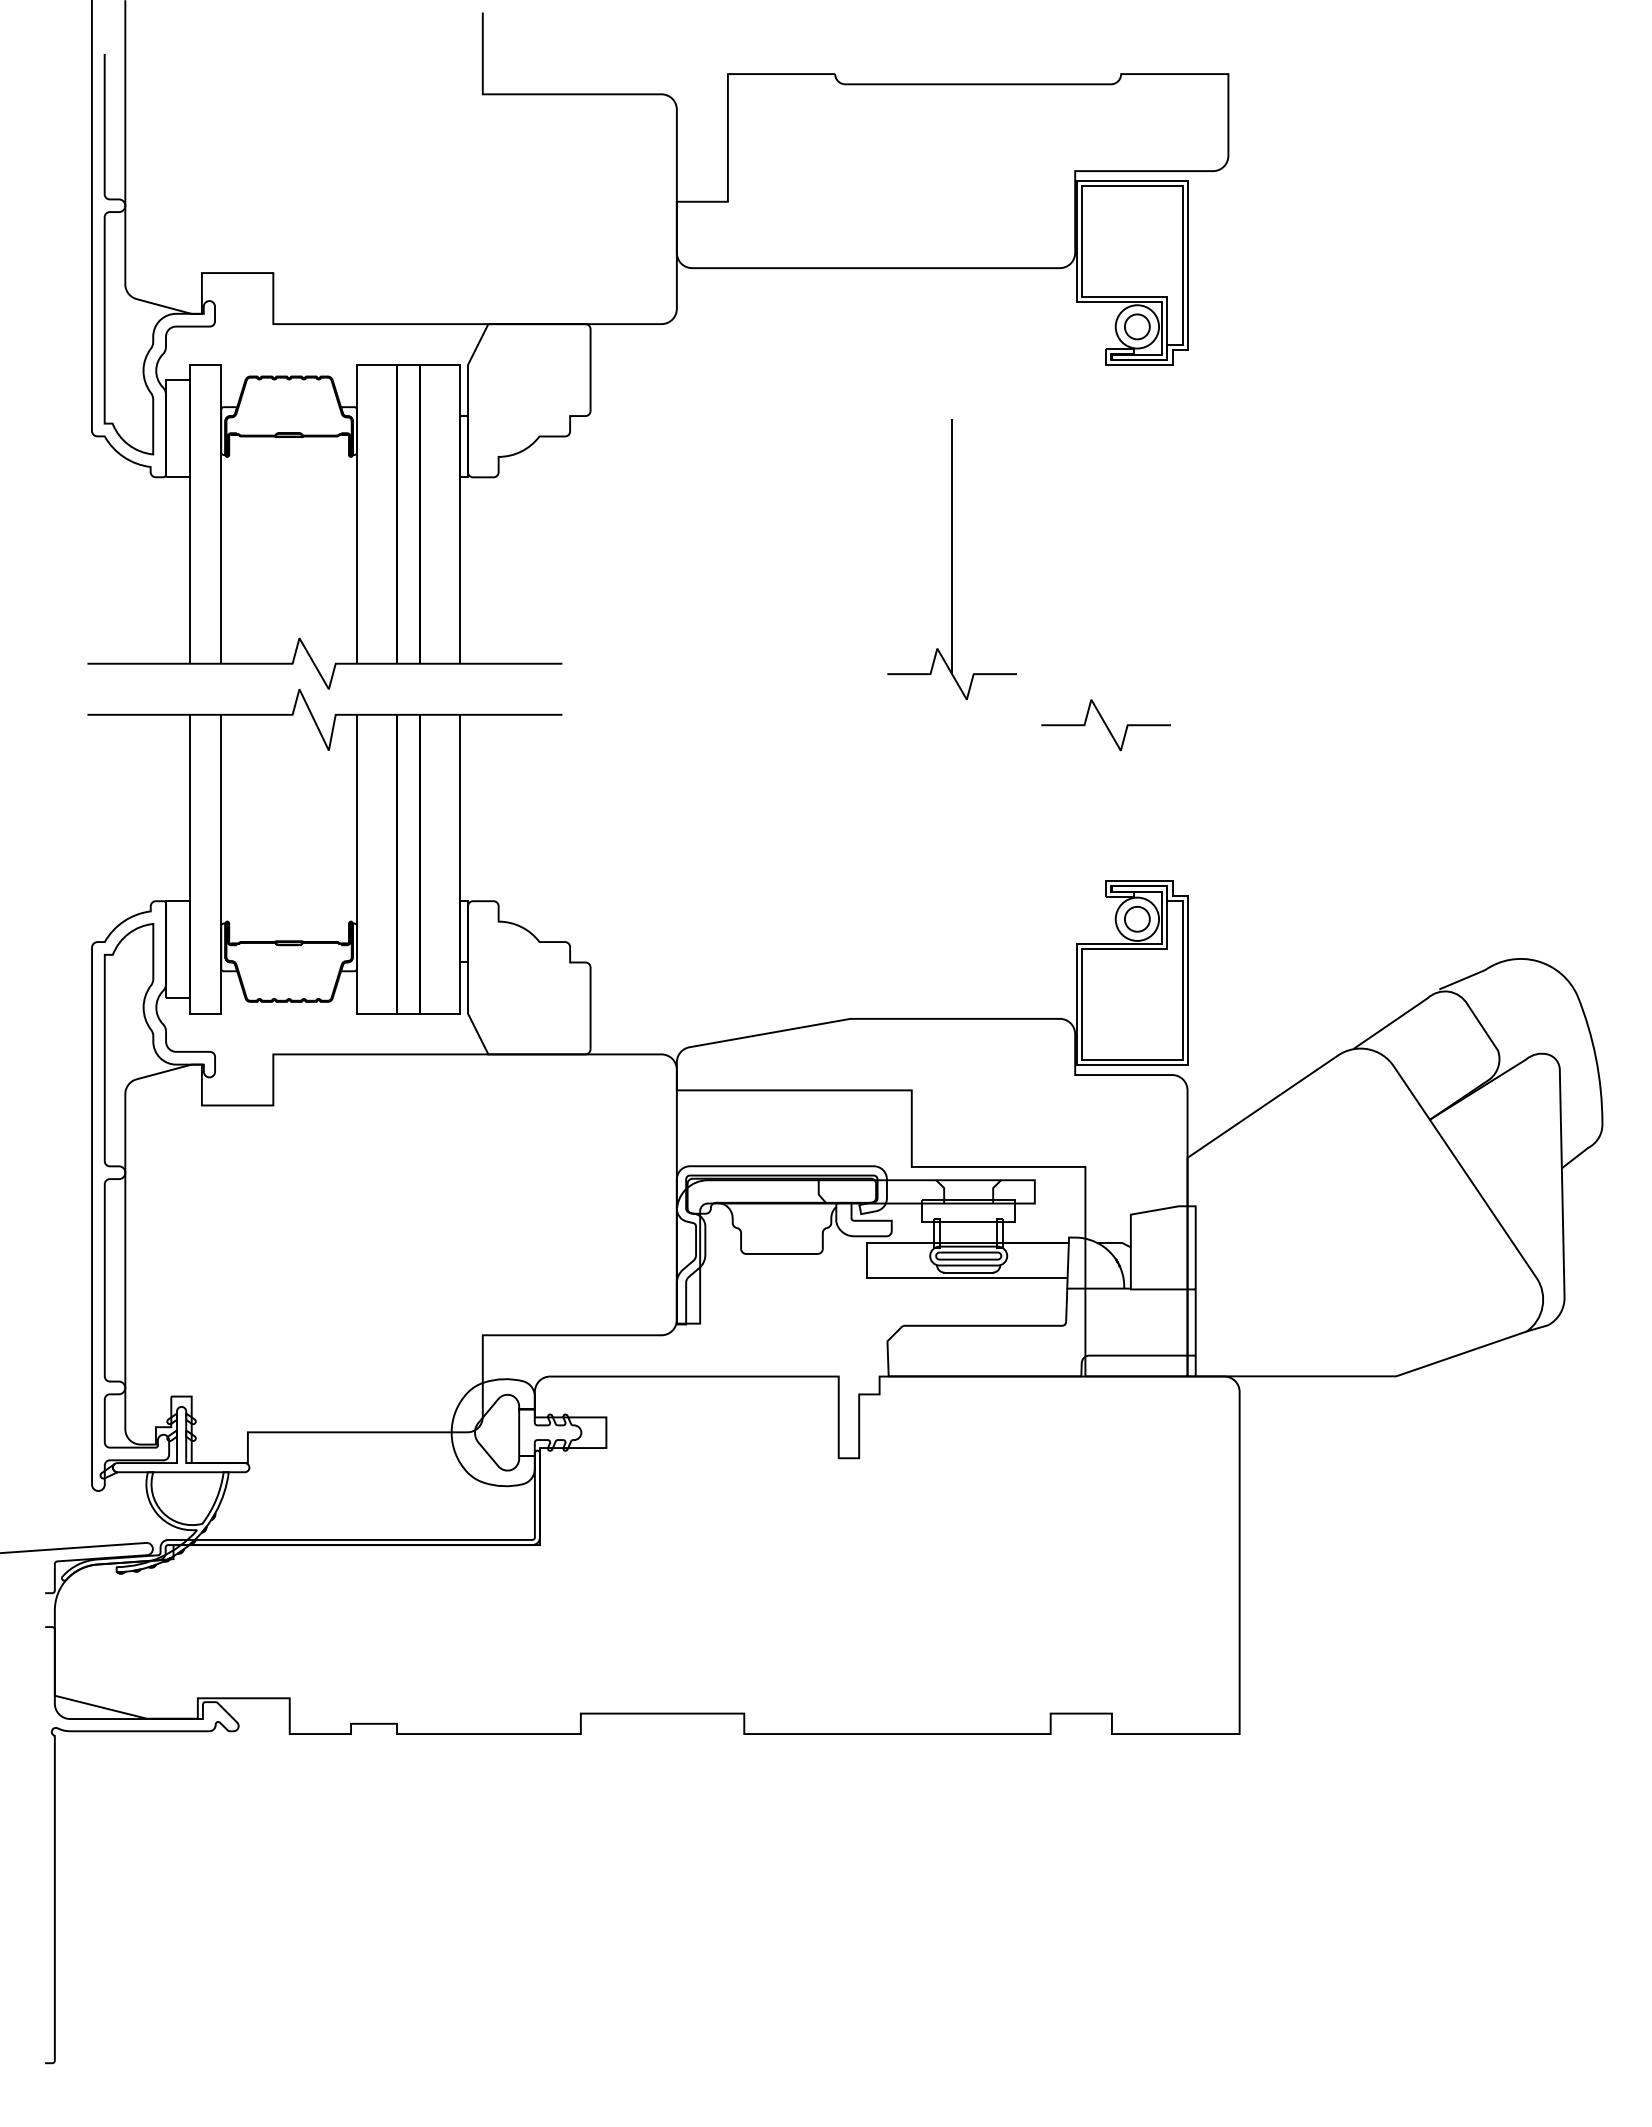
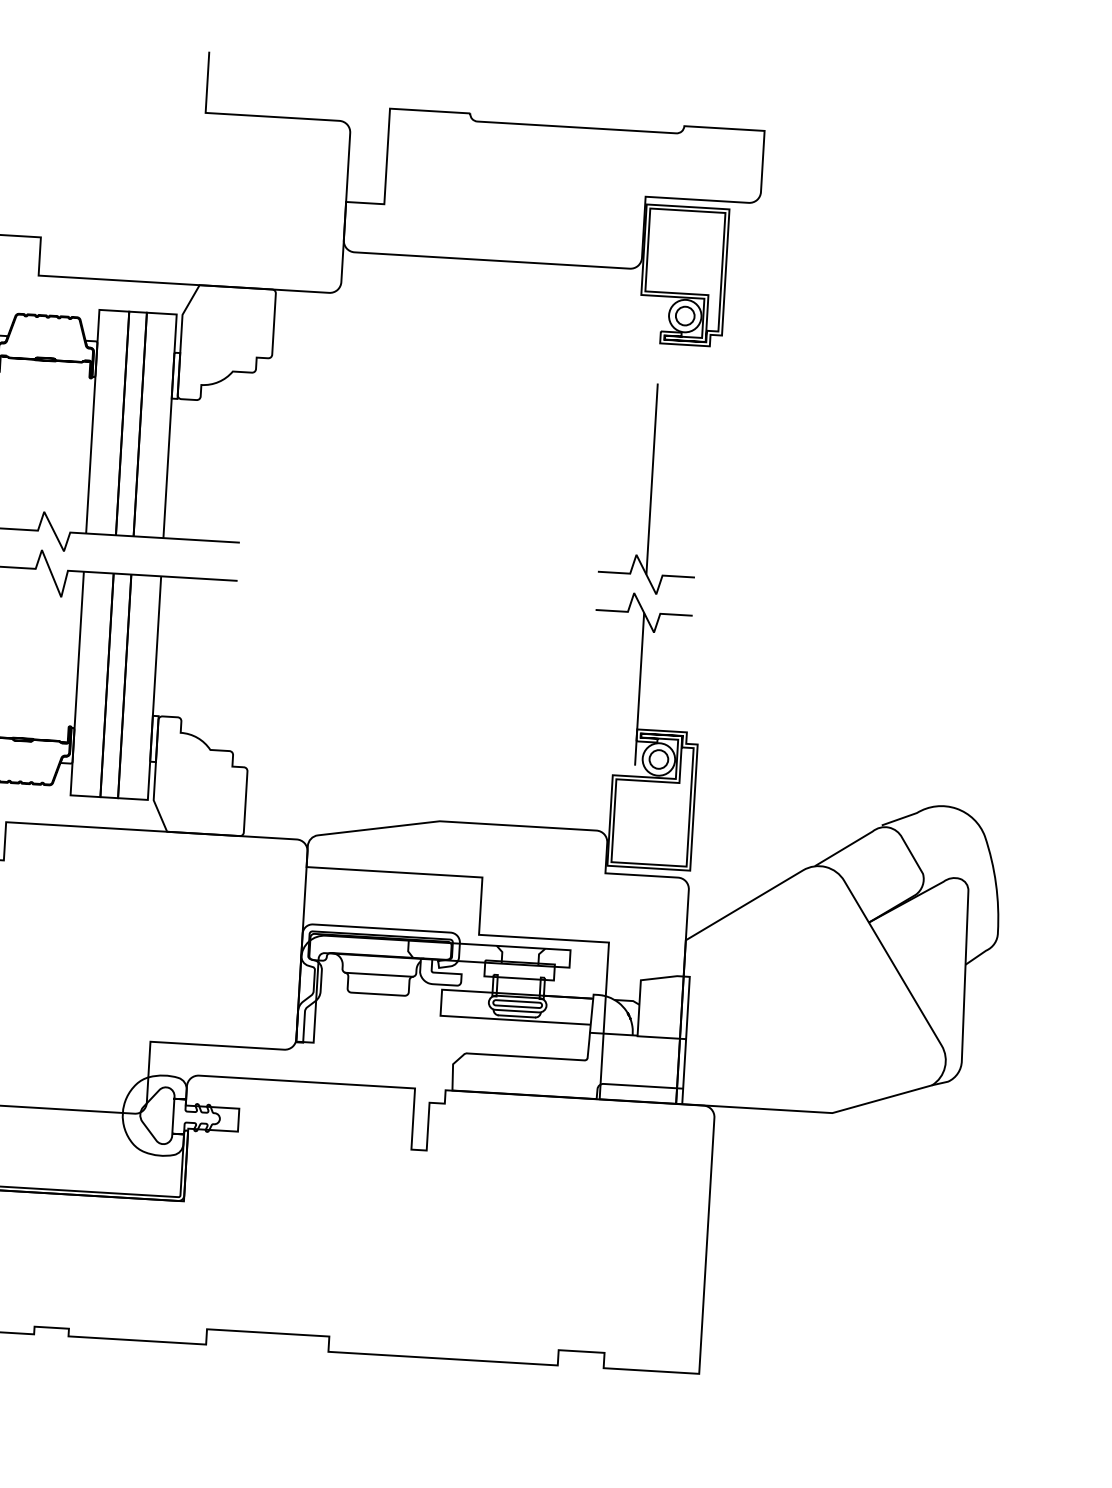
part: (951, 559) -> (651, 488), moved
line: (1106, 827) -> (639, 689), added
line: (781, 1228) -> (378, 975), added

